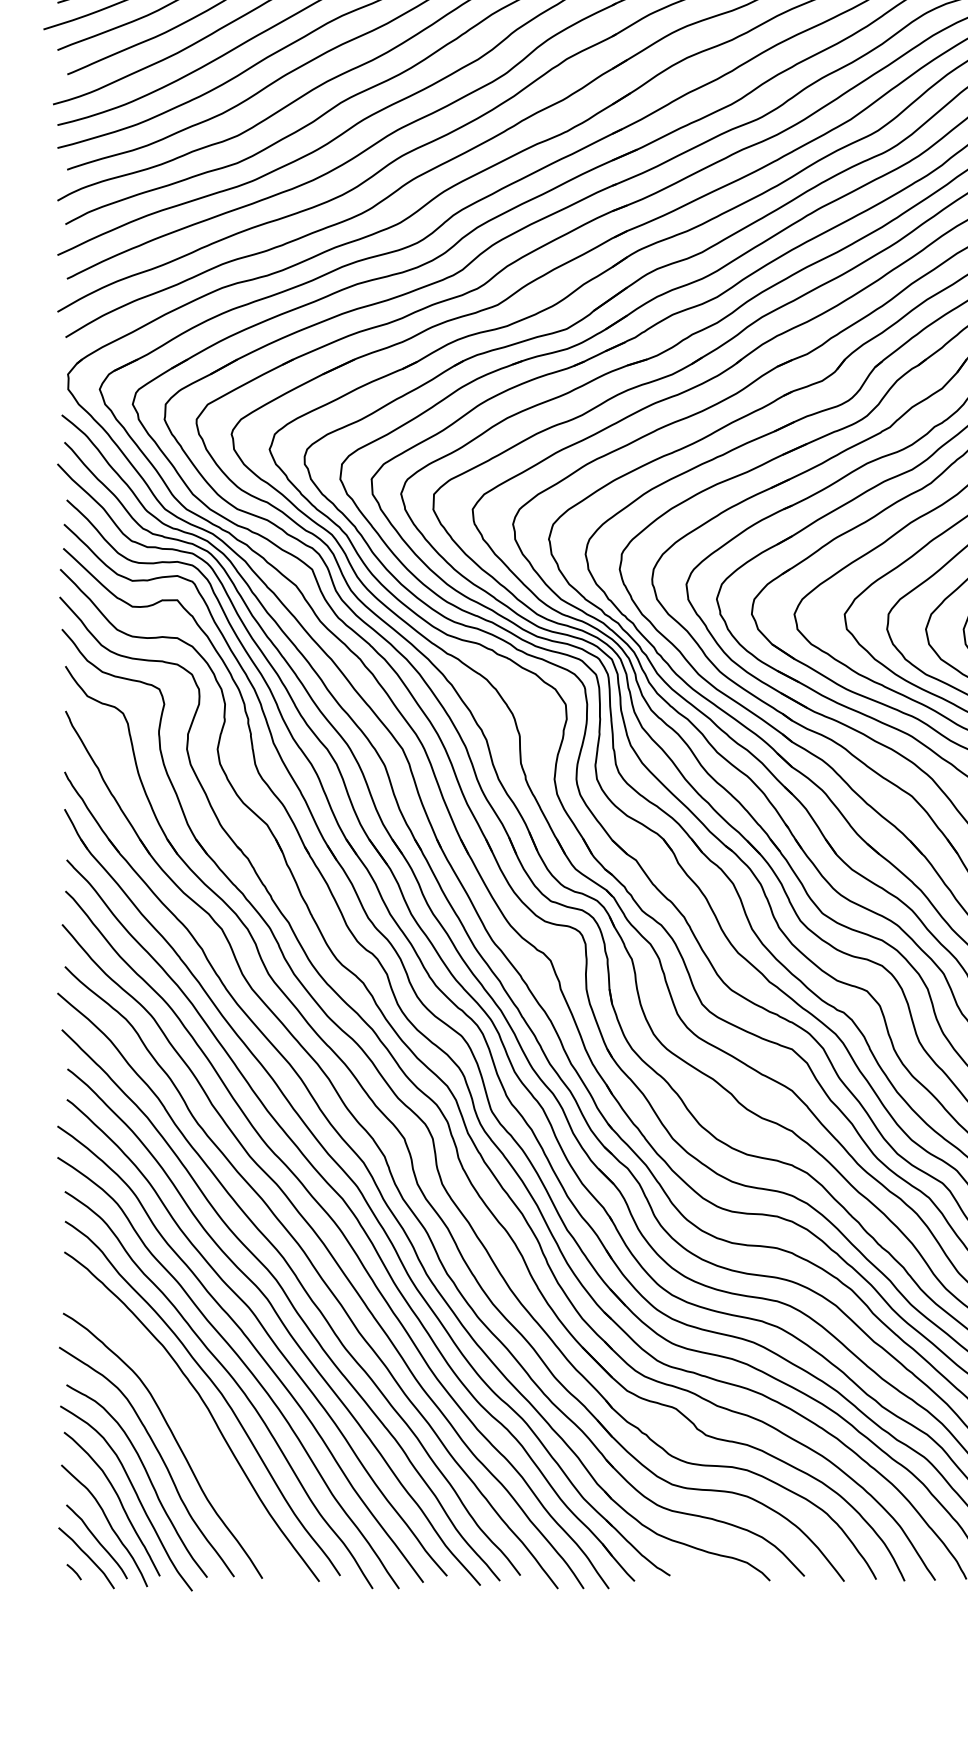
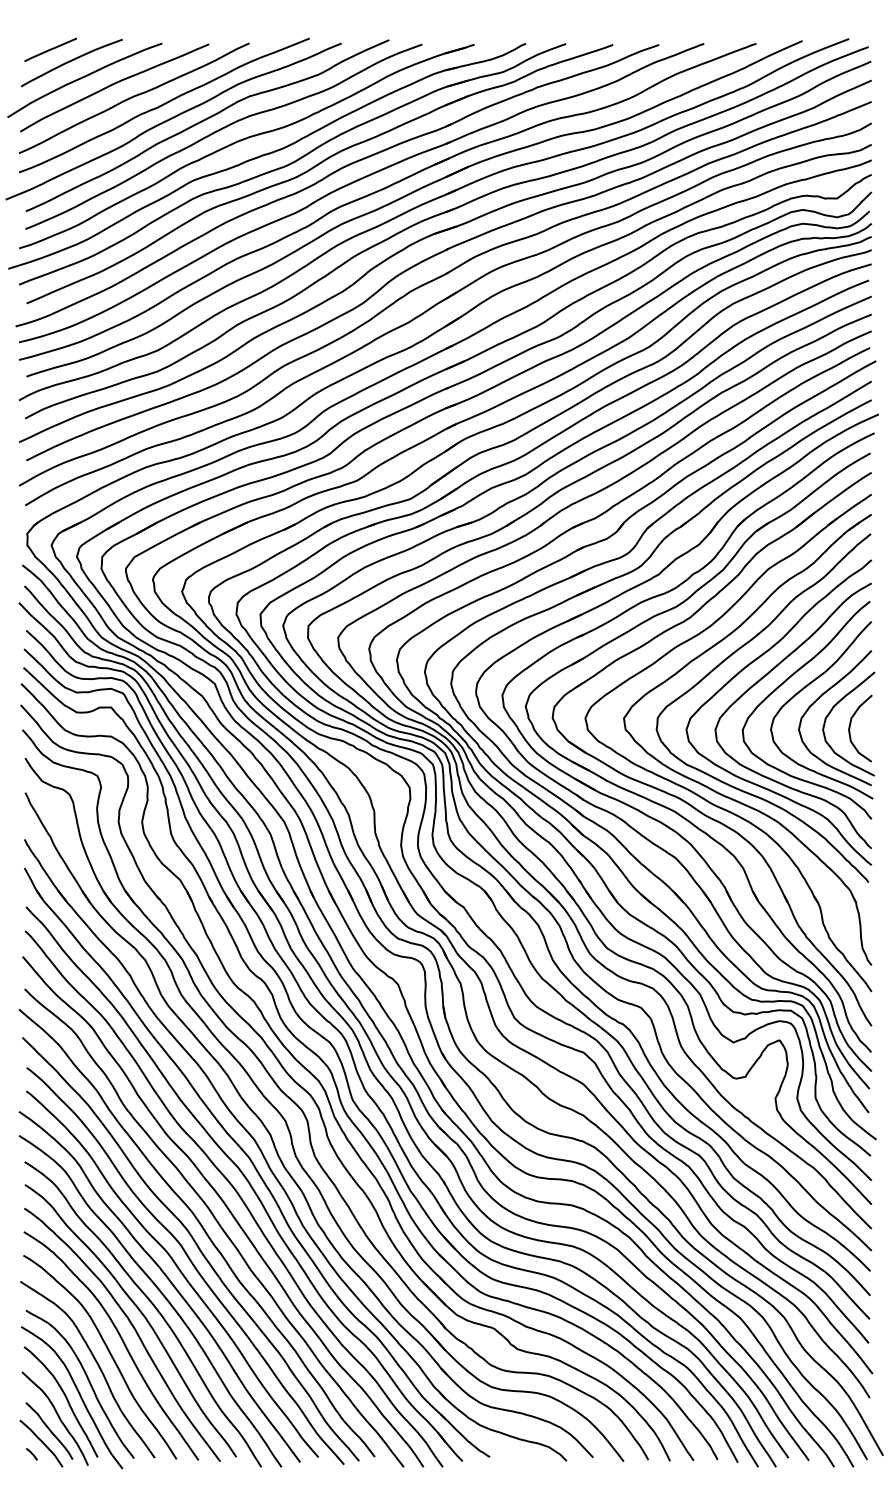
curve: (190, 1424) -> (121, 1340), added

